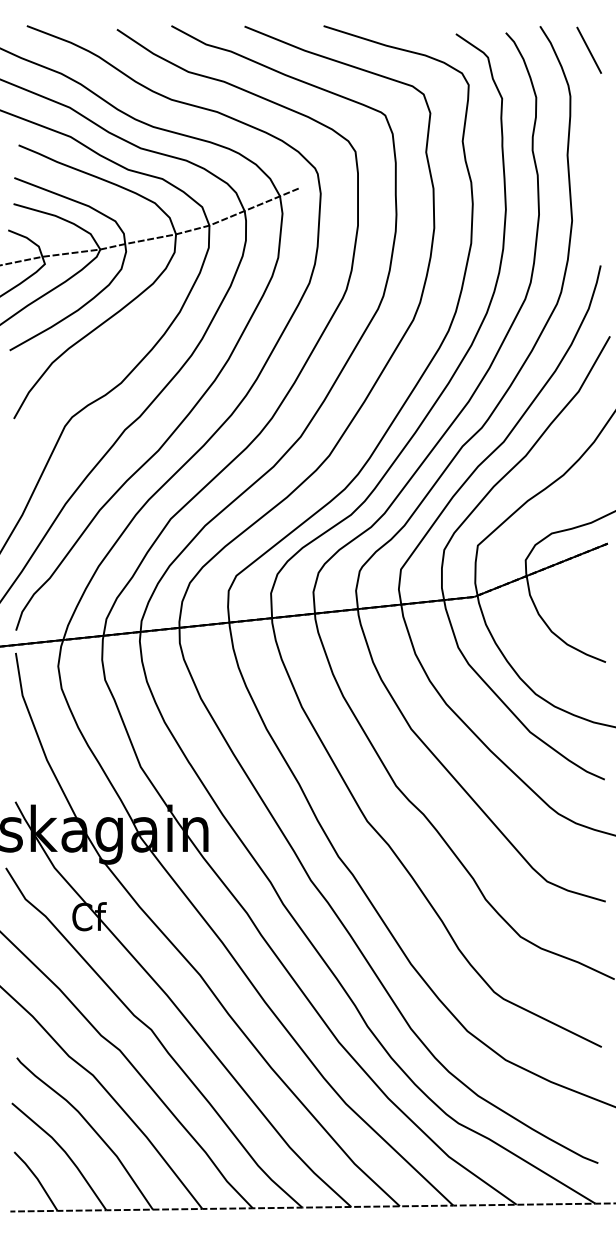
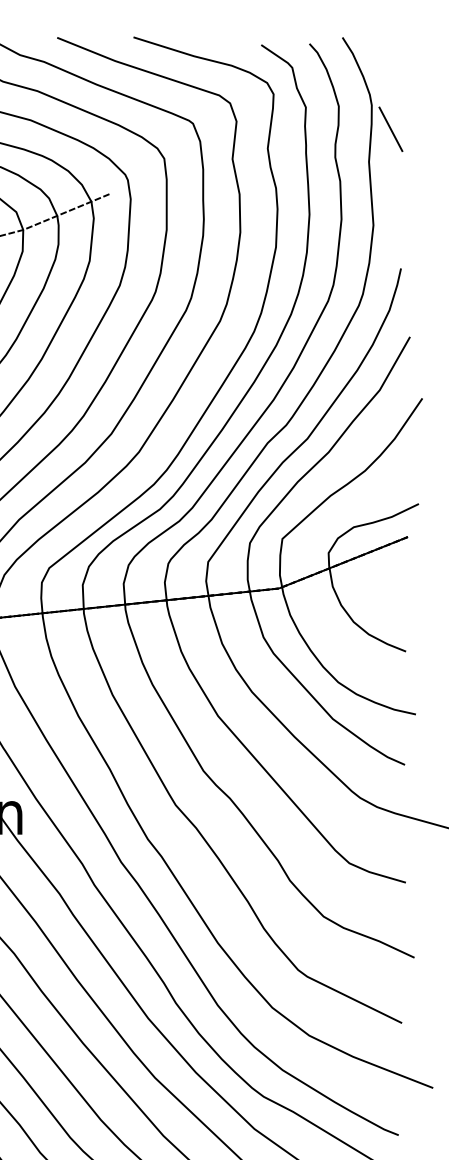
line: (589, 49) -> (391, 128), moved

